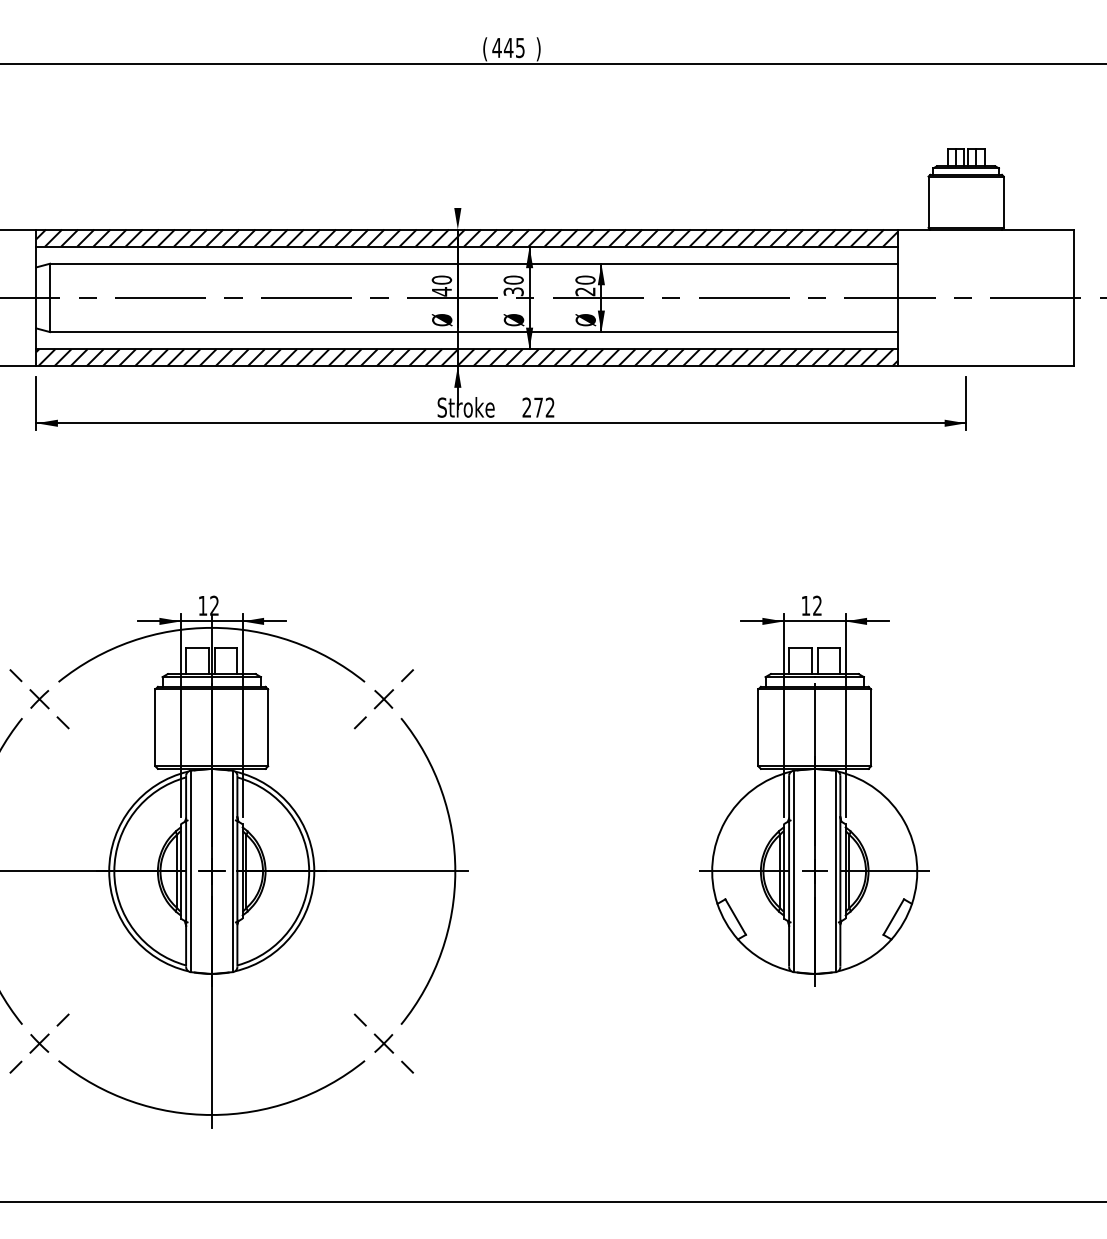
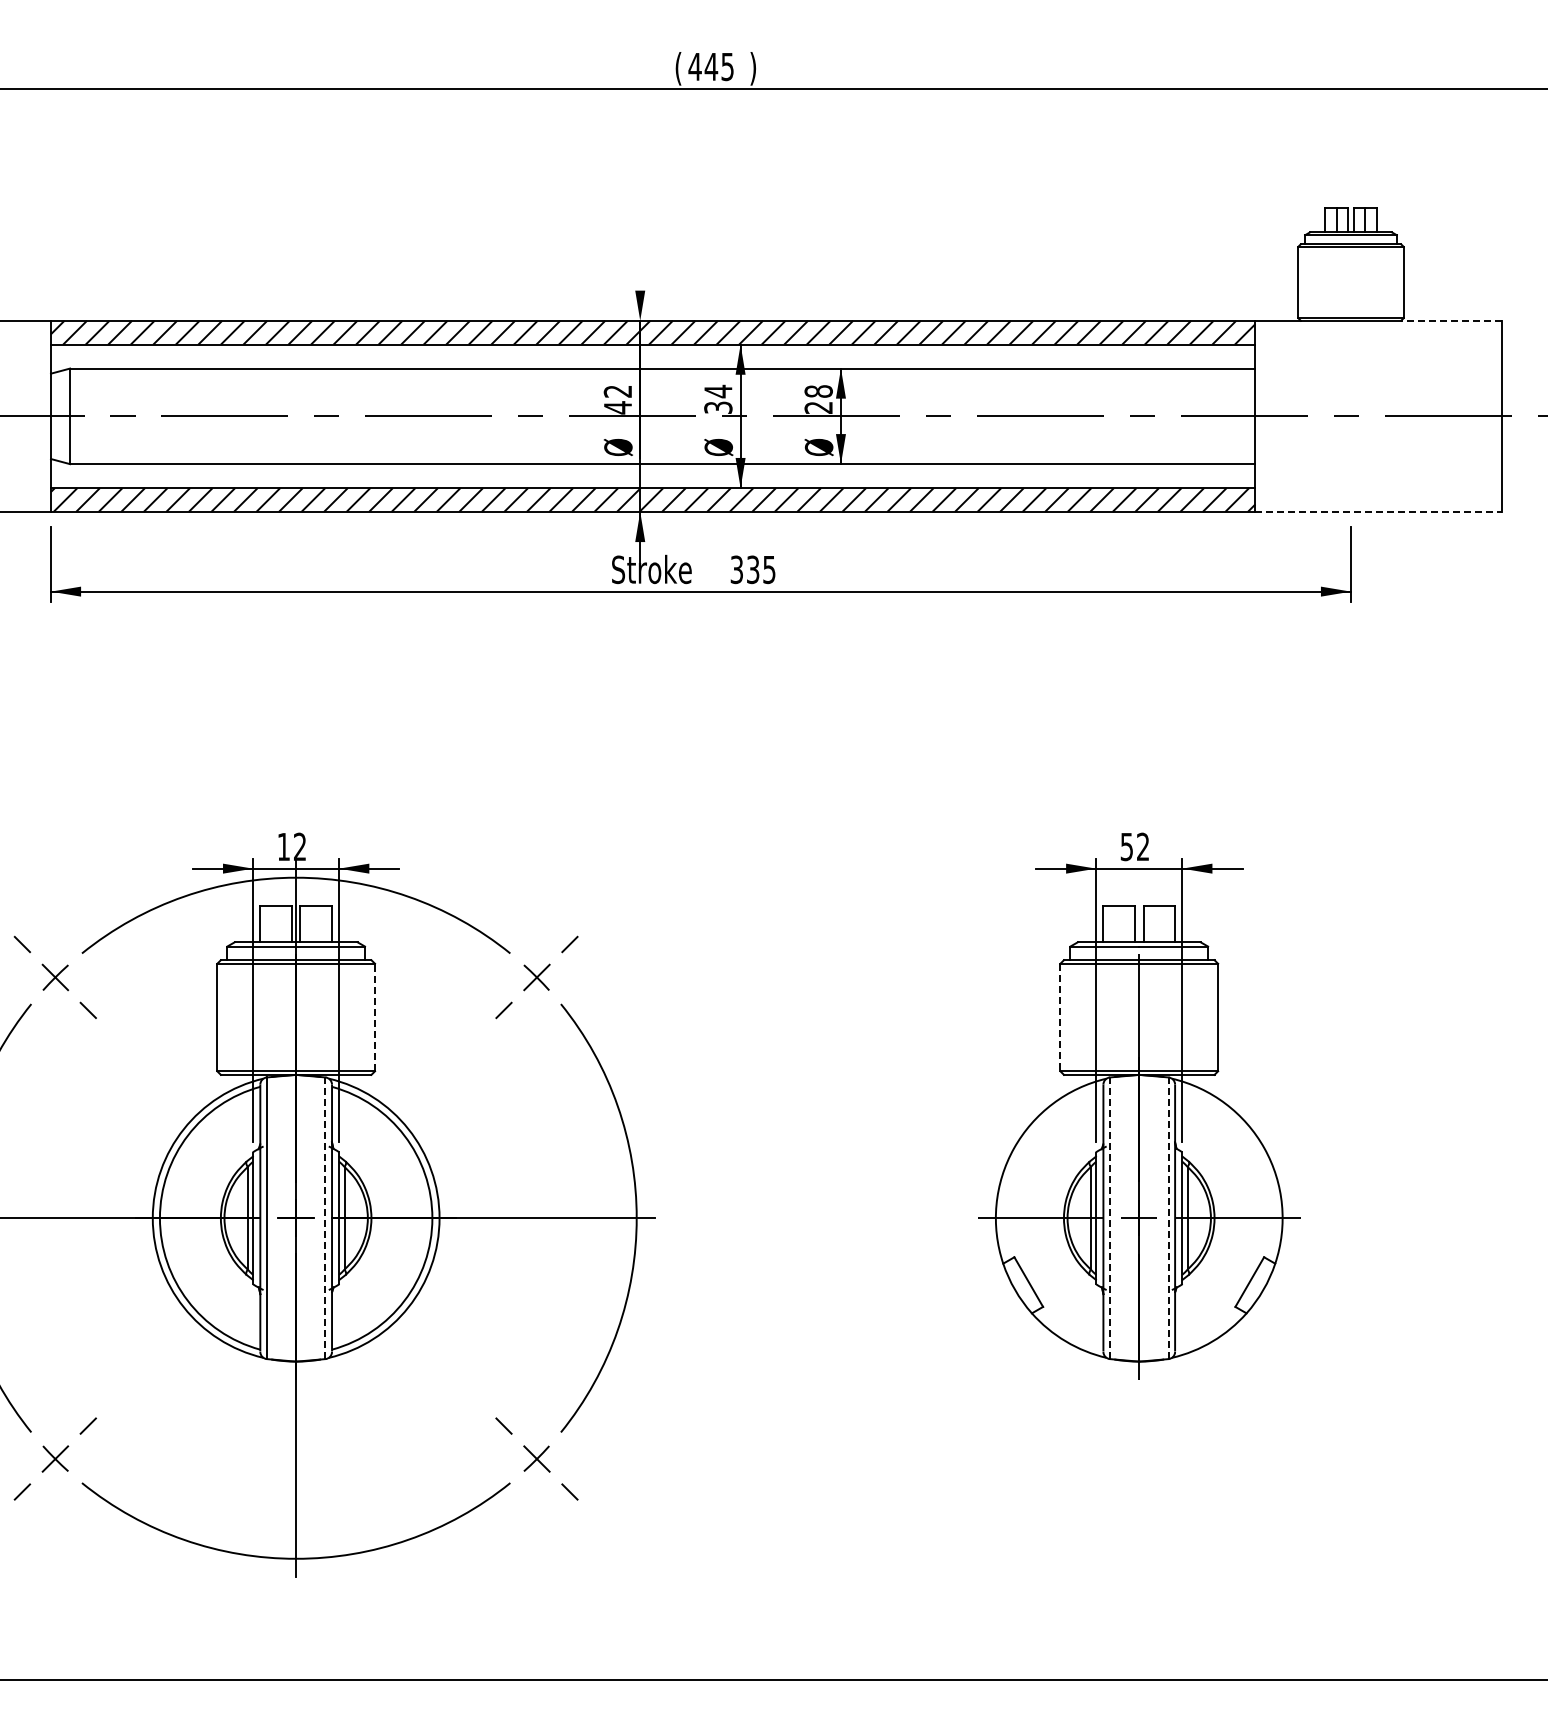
line: (1037, 229) -> (1450, 320), solid -> dashed
text: (441, 280) -> (617, 391), 40 -> 42
text: (513, 280) -> (718, 391), 30 -> 34
text: (585, 280) -> (818, 391), 20 -> 28
line: (985, 365) -> (1378, 511), solid -> dashed
text: (538, 407) -> (752, 569), 272 -> 335
text: (805, 606) -> (1126, 847), 12 -> 52
line: (268, 727) -> (375, 1017), solid -> dashed
line: (758, 727) -> (1060, 1017), solid -> dashed
line: (232, 871) -> (325, 1218), solid -> dashed
line: (793, 871) -> (1109, 1218), solid -> dashed
line: (835, 871) -> (1168, 1218), solid -> dashed

